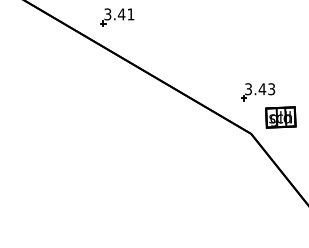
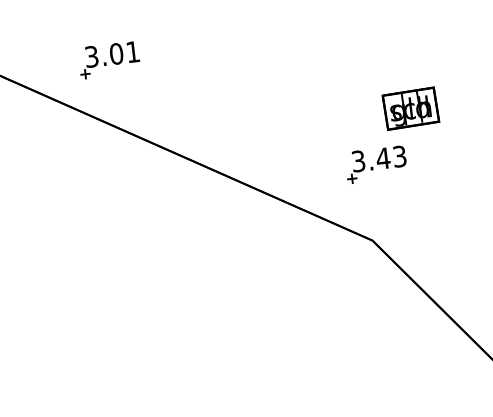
text: (121, 14) -> (116, 54), 3.41 -> 3.01
part: (280, 117) -> (410, 108), moved

